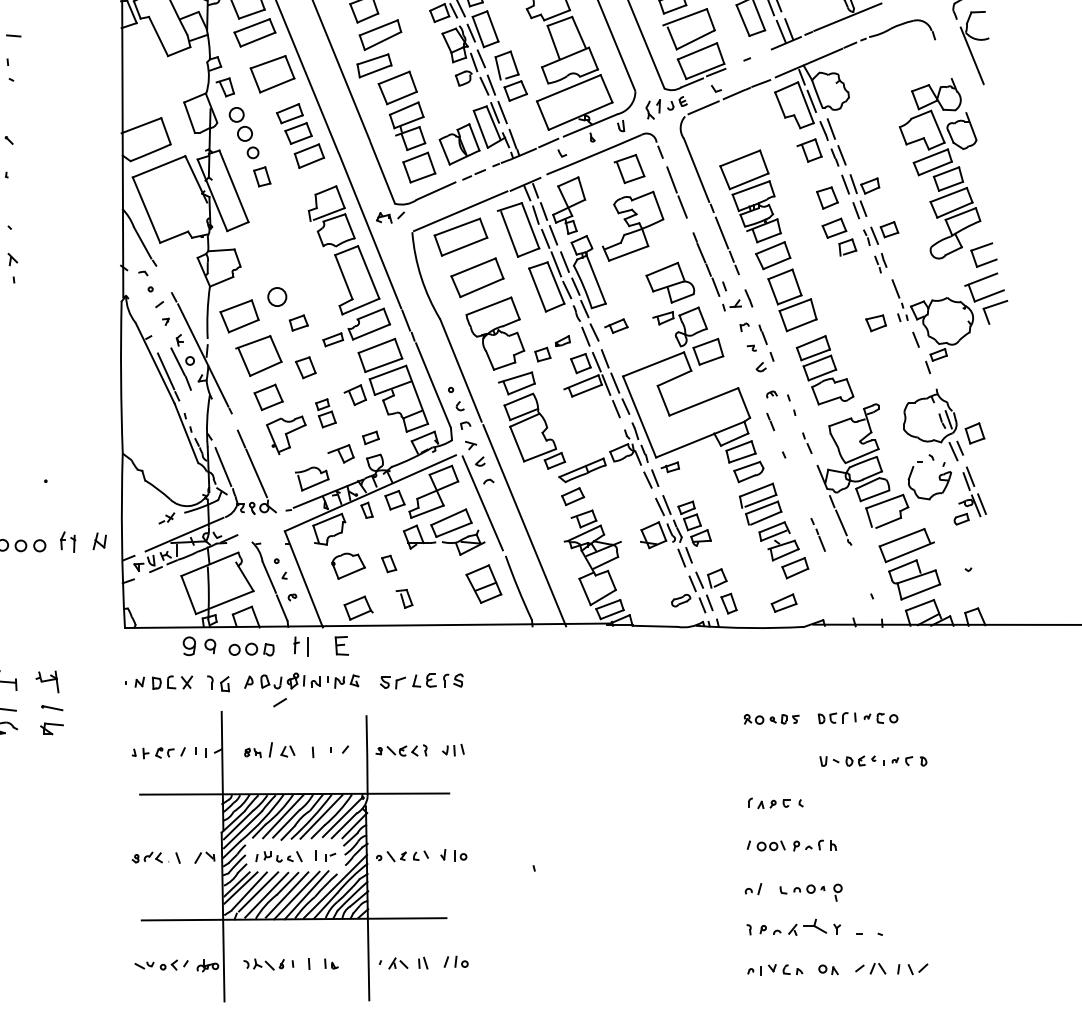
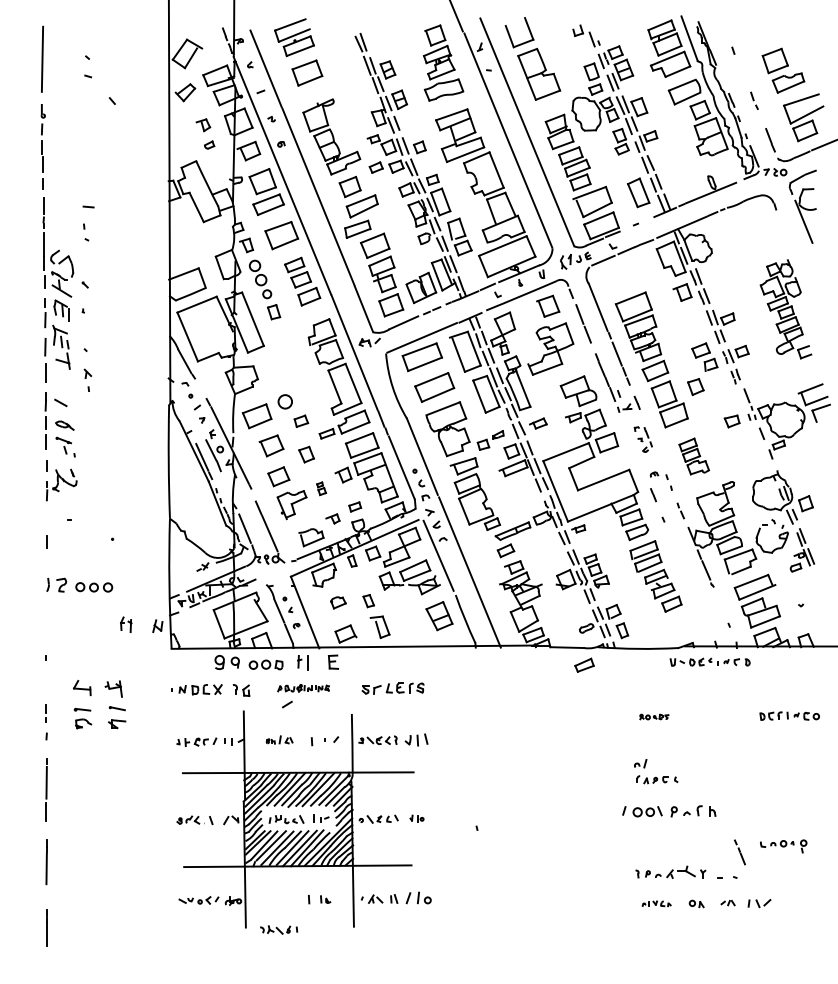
part: (947, 173) -> (785, 309), size x0.7
part: (826, 197) -> (695, 386), moved
part: (757, 347) -> (643, 439), size x0.7
part: (258, 355) -> (271, 445), size x0.7
part: (825, 370) -> (694, 456), size x0.7
part: (325, 413) -> (321, 488), size x0.6
part: (340, 453) -> (332, 518), size x0.7
line: (817, 535) -> (739, 852), moved
part: (99, 540) -> (157, 625), moved
part: (68, 541) -> (126, 624), moved
part: (348, 565) -> (338, 602), size x0.6
part: (404, 598) -> (380, 626), size x1.6
part: (784, 602) -> (584, 664), moved
part: (301, 679) -> (303, 687), size x0.6
part: (857, 717) -> (789, 715), moved
part: (772, 718) -> (654, 716), size x0.7
part: (269, 749) -> (279, 739), size x0.7
part: (453, 749) -> (416, 739), size x1.4
part: (872, 760) -> (709, 661), moved
part: (792, 844) -> (669, 810), size x1.4
part: (453, 855) -> (416, 818), size x0.7
part: (753, 888) -> (640, 763), moved
part: (810, 892) -> (783, 846), moved
part: (455, 961) -> (418, 897), size x1.4
part: (269, 963) -> (279, 929), moved
part: (869, 967) -> (727, 902), size x0.6
part: (774, 969) -> (656, 903), size x0.7

